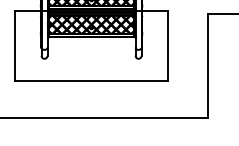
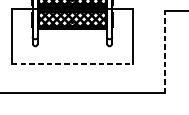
line: (208, 65) -> (164, 51), solid -> dashed
line: (91, 80) -> (72, 63), solid -> dashed

